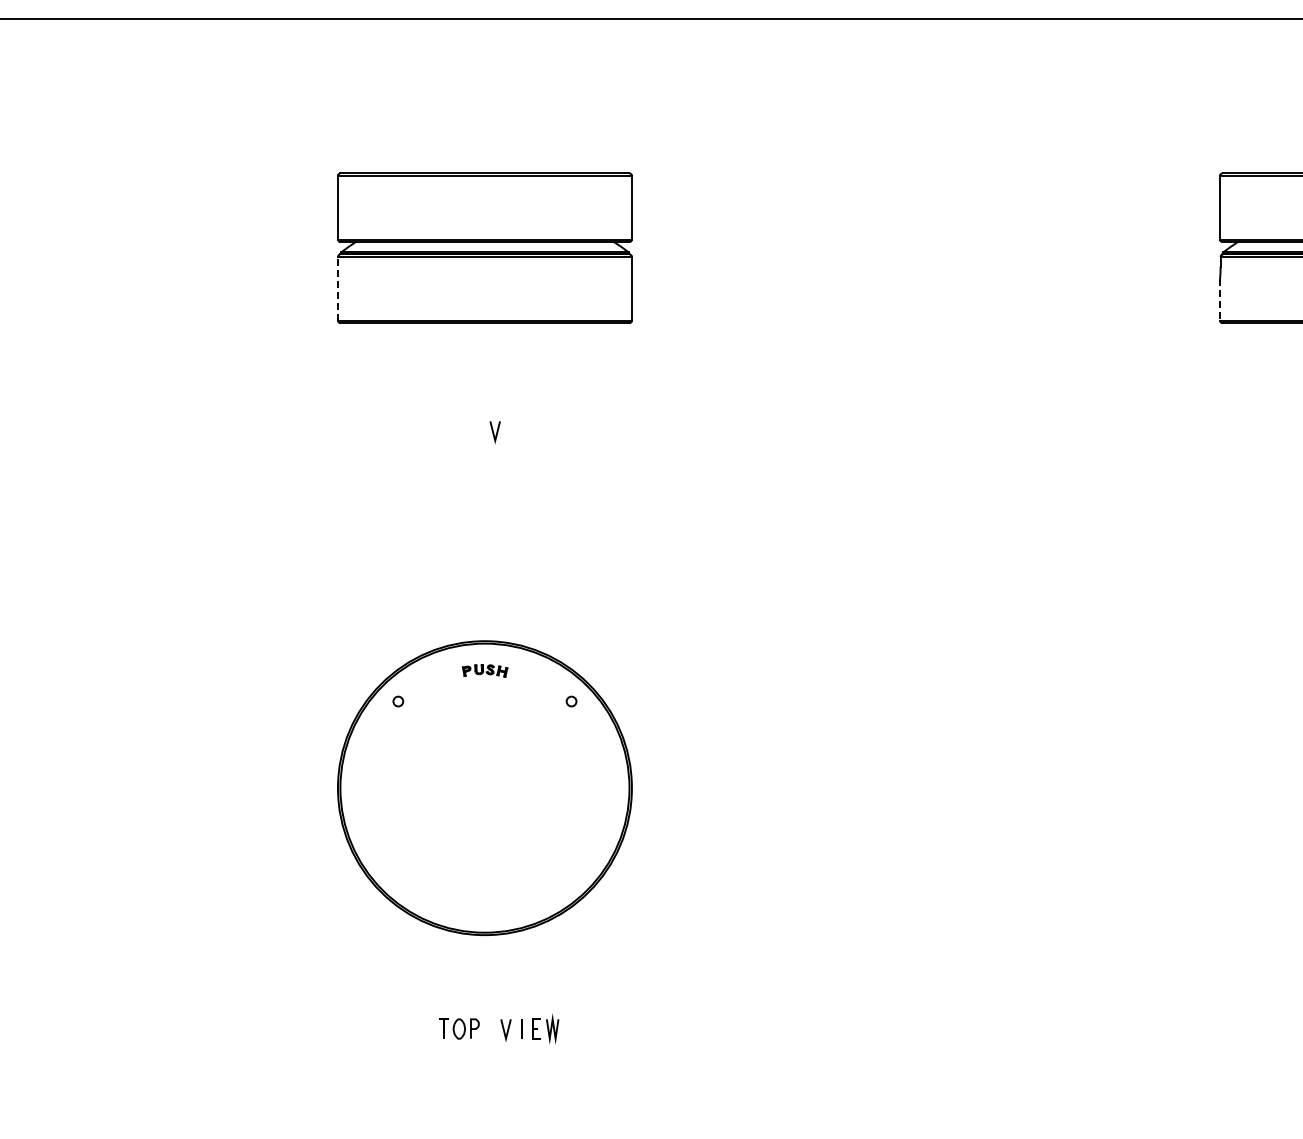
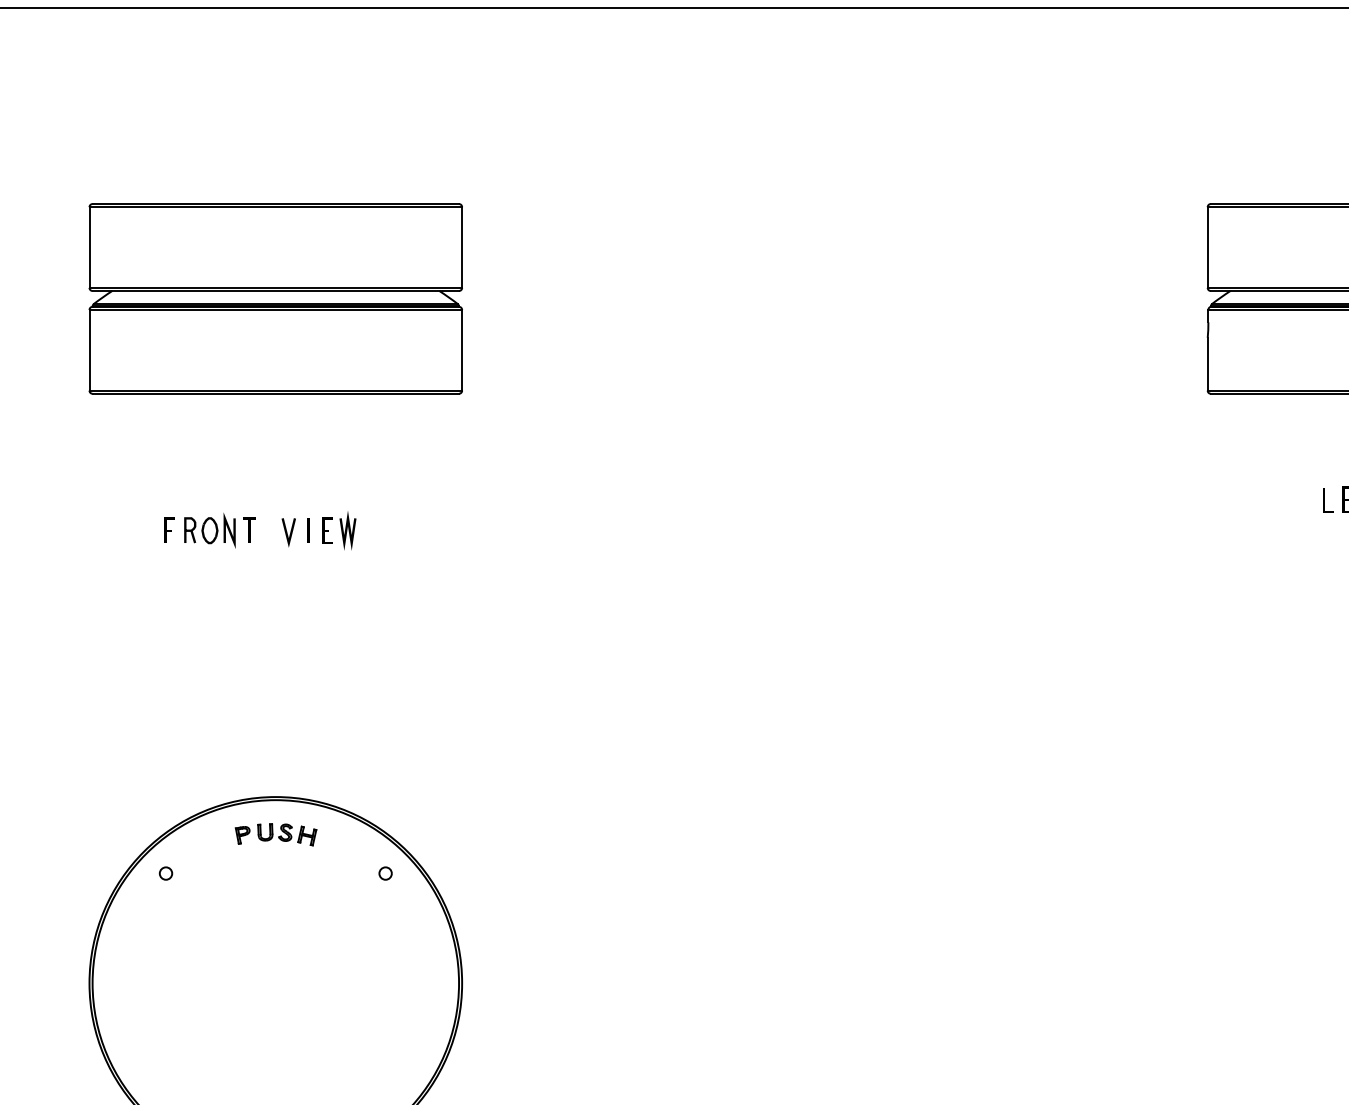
line: (337, 288) -> (88, 349), dashed -> solid
line: (1220, 299) -> (1208, 363), dashed -> solid
part: (432, 430) -> (209, 529), added
line: (510, 430) -> (308, 529), added
part: (535, 430) -> (339, 529), added
part: (484, 670) -> (275, 834), size x1.43

